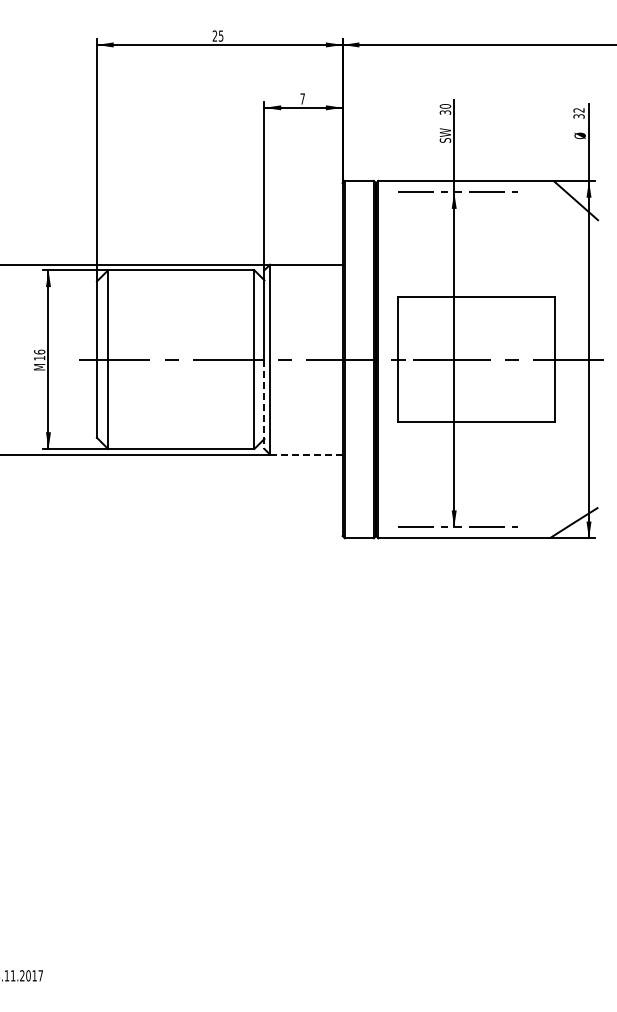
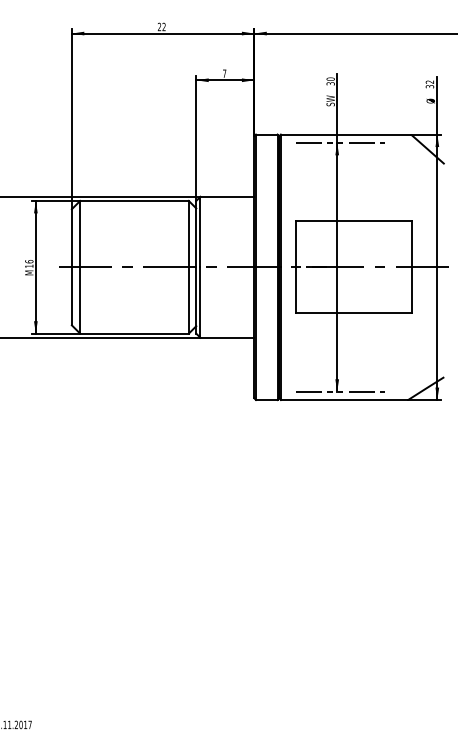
text: (220, 35) -> (163, 26), 25 -> 22
line: (264, 404) -> (196, 300), dashed -> solid
line: (306, 454) -> (227, 337), dashed -> solid

